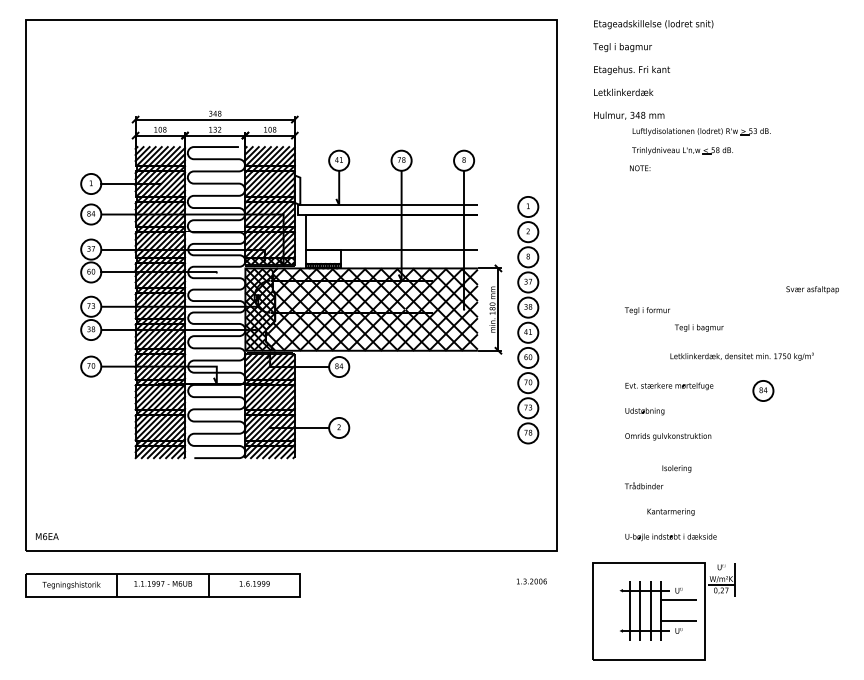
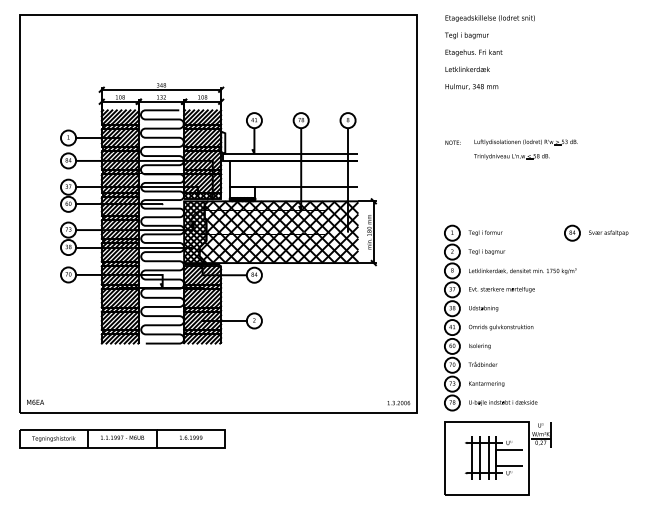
part: (698, 134) -> (523, 144), moved
text: (640, 168) -> (453, 142), moved
text: (812, 289) -> (608, 232), moved
part: (528, 320) -> (452, 318), moved
text: (699, 327) -> (487, 251), moved
text: (741, 356) -> (522, 271), moved
part: (763, 390) -> (572, 232), moved
text: (676, 468) -> (479, 346), moved
text: (670, 511) -> (486, 383), moved
text: (531, 581) -> (398, 403), moved

